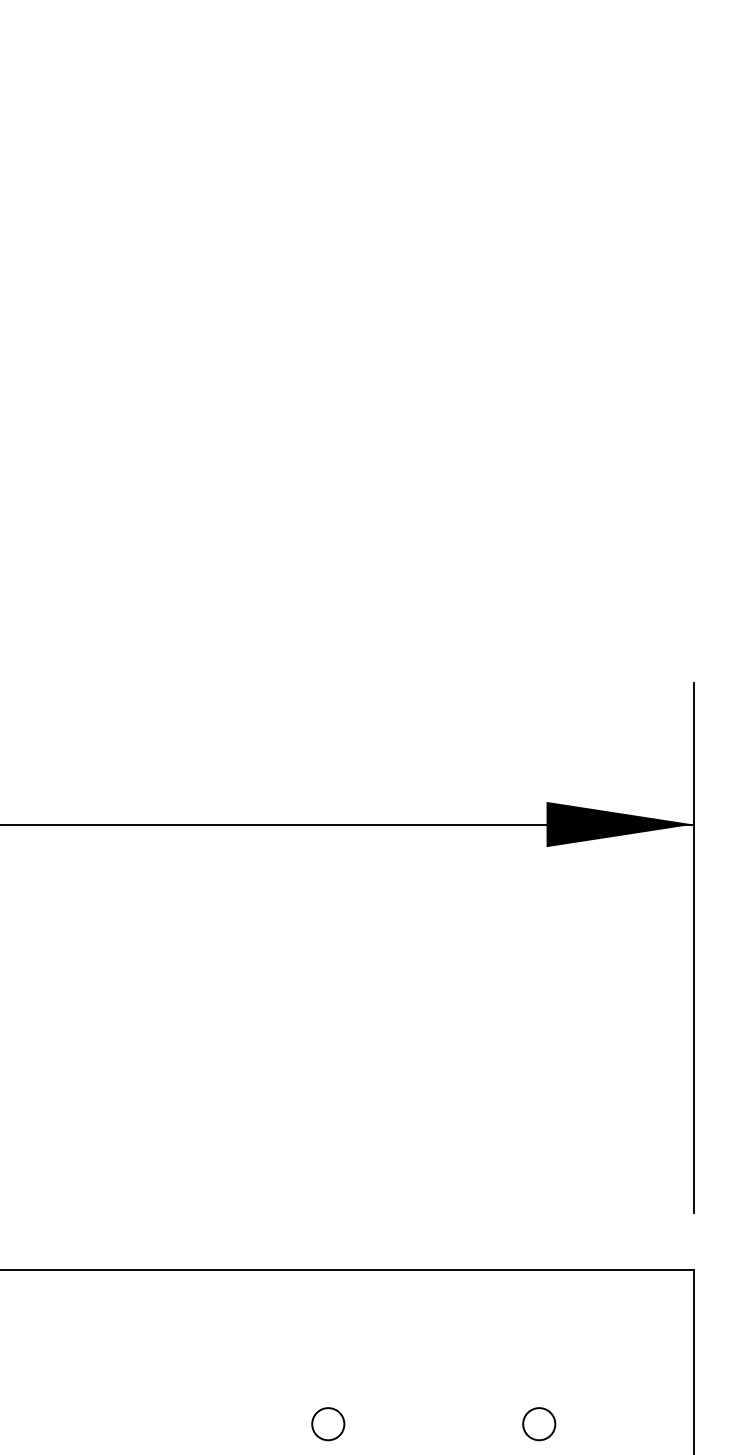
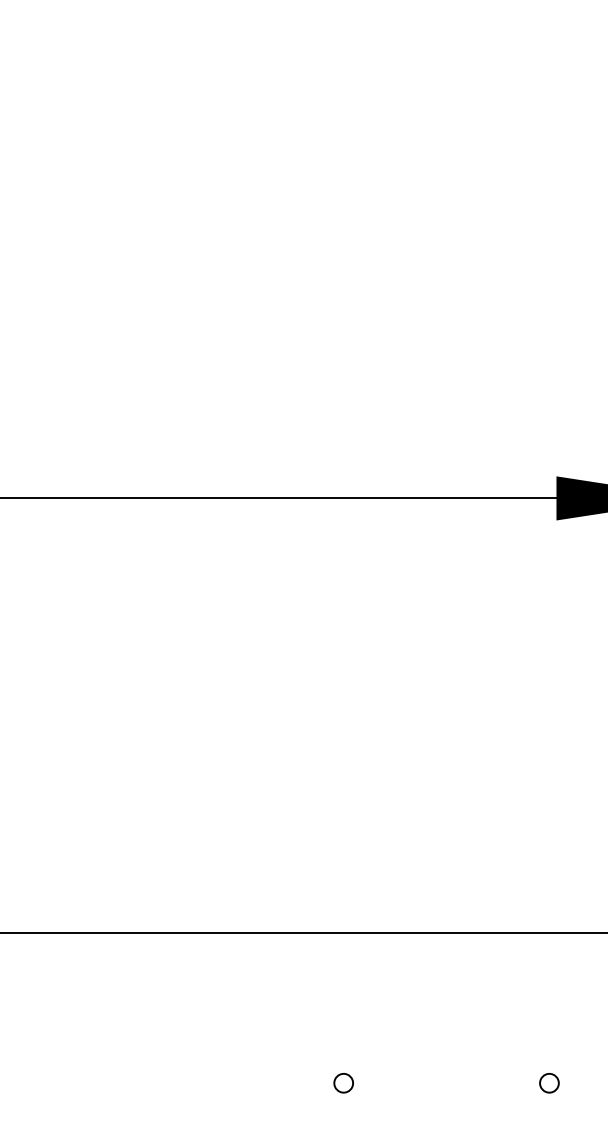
circle: (328, 1424) -> (343, 1083), size x0.6
circle: (539, 1424) -> (549, 1083), size x0.6

